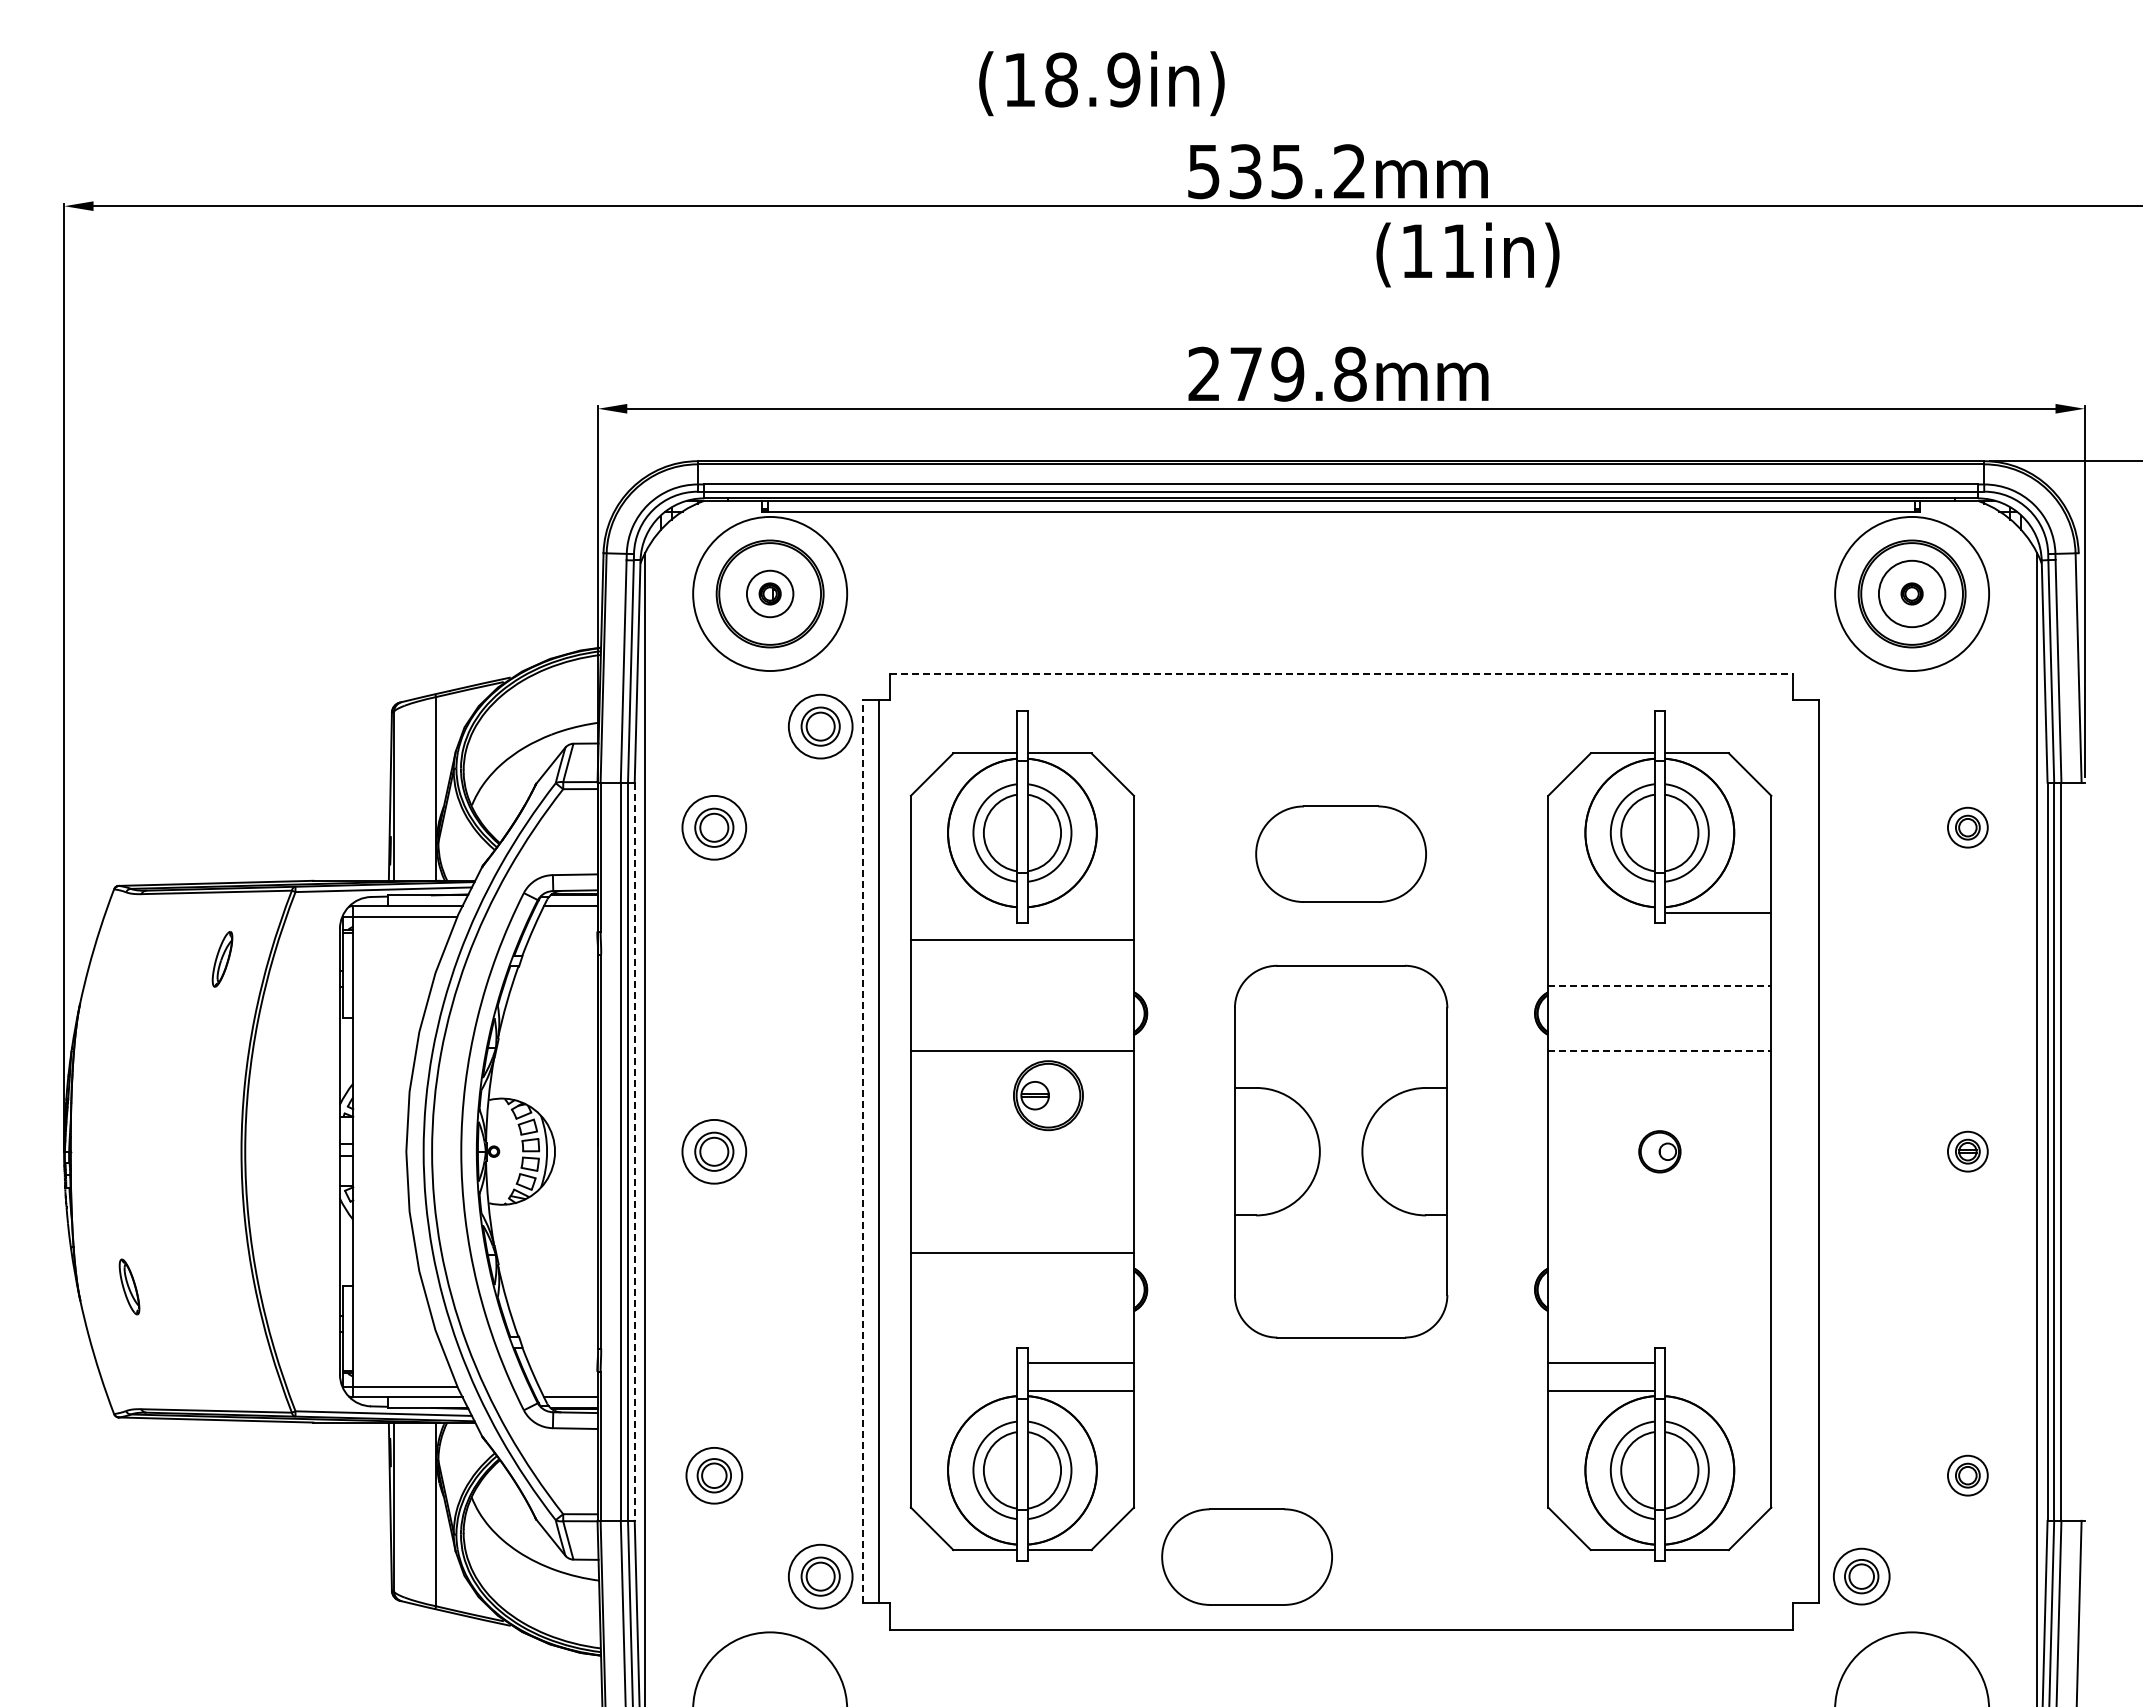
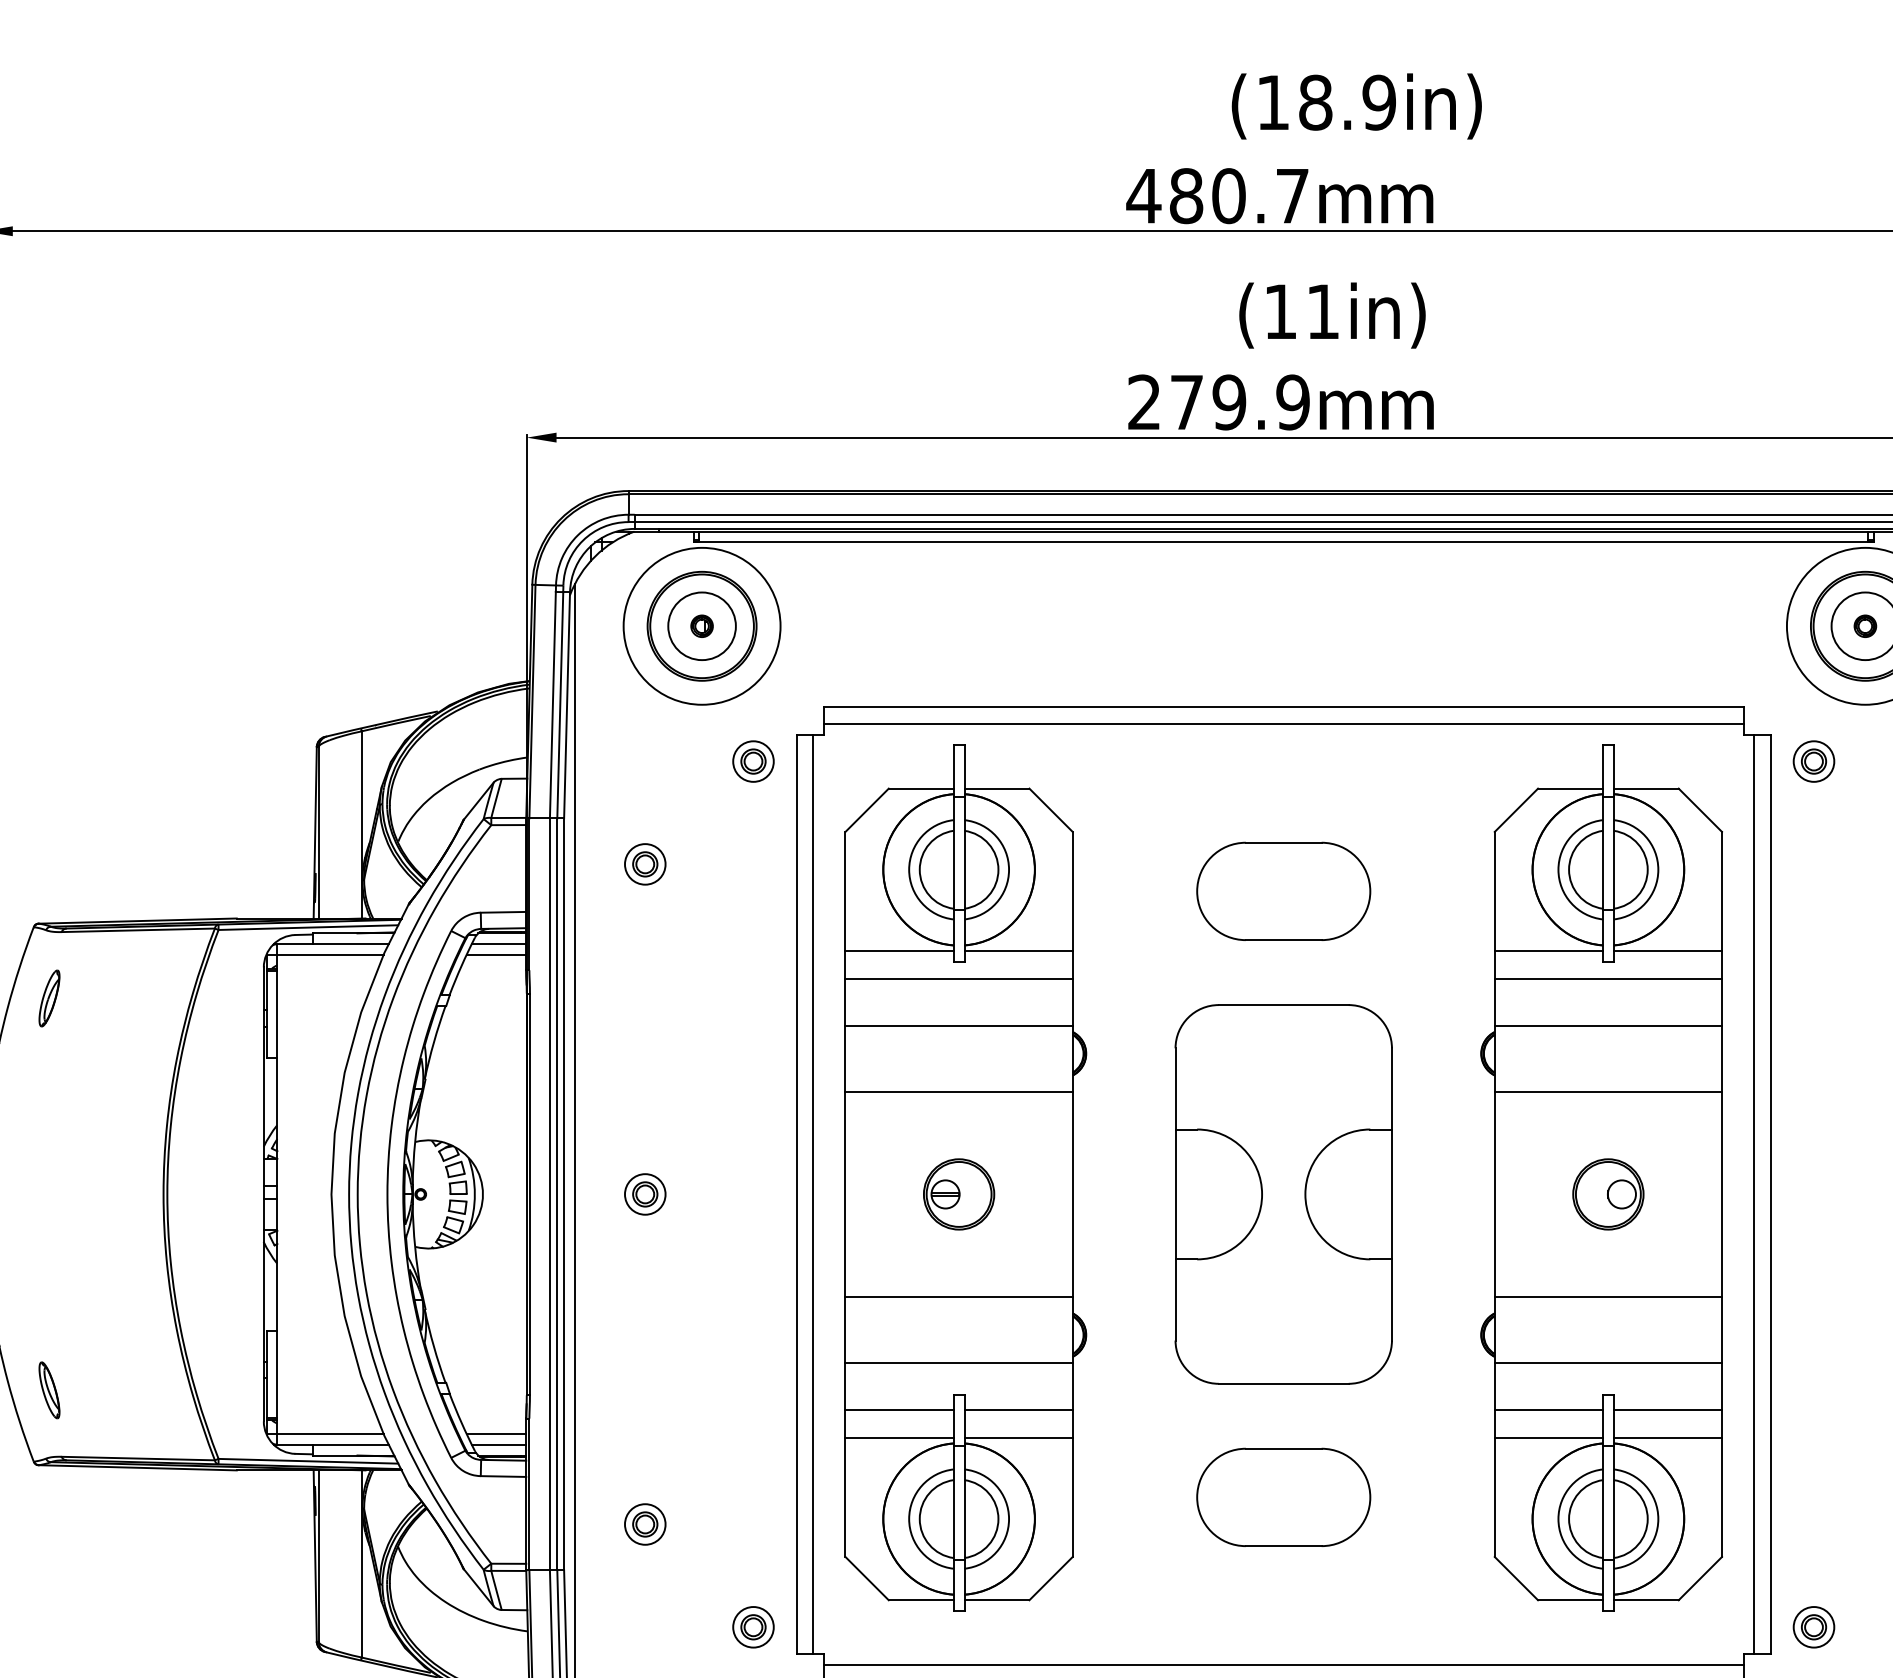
text: (1101, 83) -> (1356, 106), moved
text: (1275, 171) -> (1216, 195), 535.2 -> 480.7
text: (1467, 254) -> (1331, 315), moved
text: (1349, 373) -> (1292, 401), 279.8 -> 279.9
circle: (769, 593) -> (701, 625), size x1.43
line: (1341, 673) -> (1284, 707), dashed -> solid
line: (1340, 689) -> (1283, 723), added
part: (820, 726) -> (753, 761), size x0.62
part: (1861, 726) -> (1813, 761), added
part: (714, 827) -> (645, 864), size x0.62
line: (963, 912) -> (899, 950), added
line: (1080, 912) -> (1018, 950), added
line: (1601, 912) -> (1548, 950), added
line: (568, 916) -> (496, 954), added
line: (1659, 940) -> (1608, 979), added
part: (222, 959) -> (49, 998), moved
line: (1022, 986) -> (959, 1026), added
line: (1659, 986) -> (1608, 1026), dashed -> solid
line: (1659, 1050) -> (1608, 1091), dashed -> solid
part: (1048, 1095) -> (959, 1194), moved
part: (714, 1151) -> (645, 1194), size x0.62
line: (863, 1151) -> (797, 1194), dashed -> solid
part: (1659, 1151) -> (1608, 1194), size x1.67
line: (1803, 1151) -> (1754, 1194), added
line: (634, 1152) -> (563, 1195), dashed -> solid
line: (1659, 1252) -> (1608, 1297), added
part: (129, 1286) -> (49, 1389), moved
line: (1022, 1317) -> (959, 1363), added
line: (1659, 1317) -> (1608, 1363), added
line: (963, 1363) -> (899, 1410), added
line: (1718, 1363) -> (1668, 1410), added
line: (568, 1386) -> (496, 1433), added
line: (963, 1390) -> (899, 1437), added
line: (1718, 1390) -> (1668, 1437), added
part: (714, 1475) -> (645, 1524), size x0.71
part: (1246, 1556) -> (1283, 1496), moved
part: (820, 1576) -> (753, 1627), size x0.62
part: (1861, 1576) -> (1813, 1627), size x0.71
line: (1340, 1613) -> (1283, 1664), added

